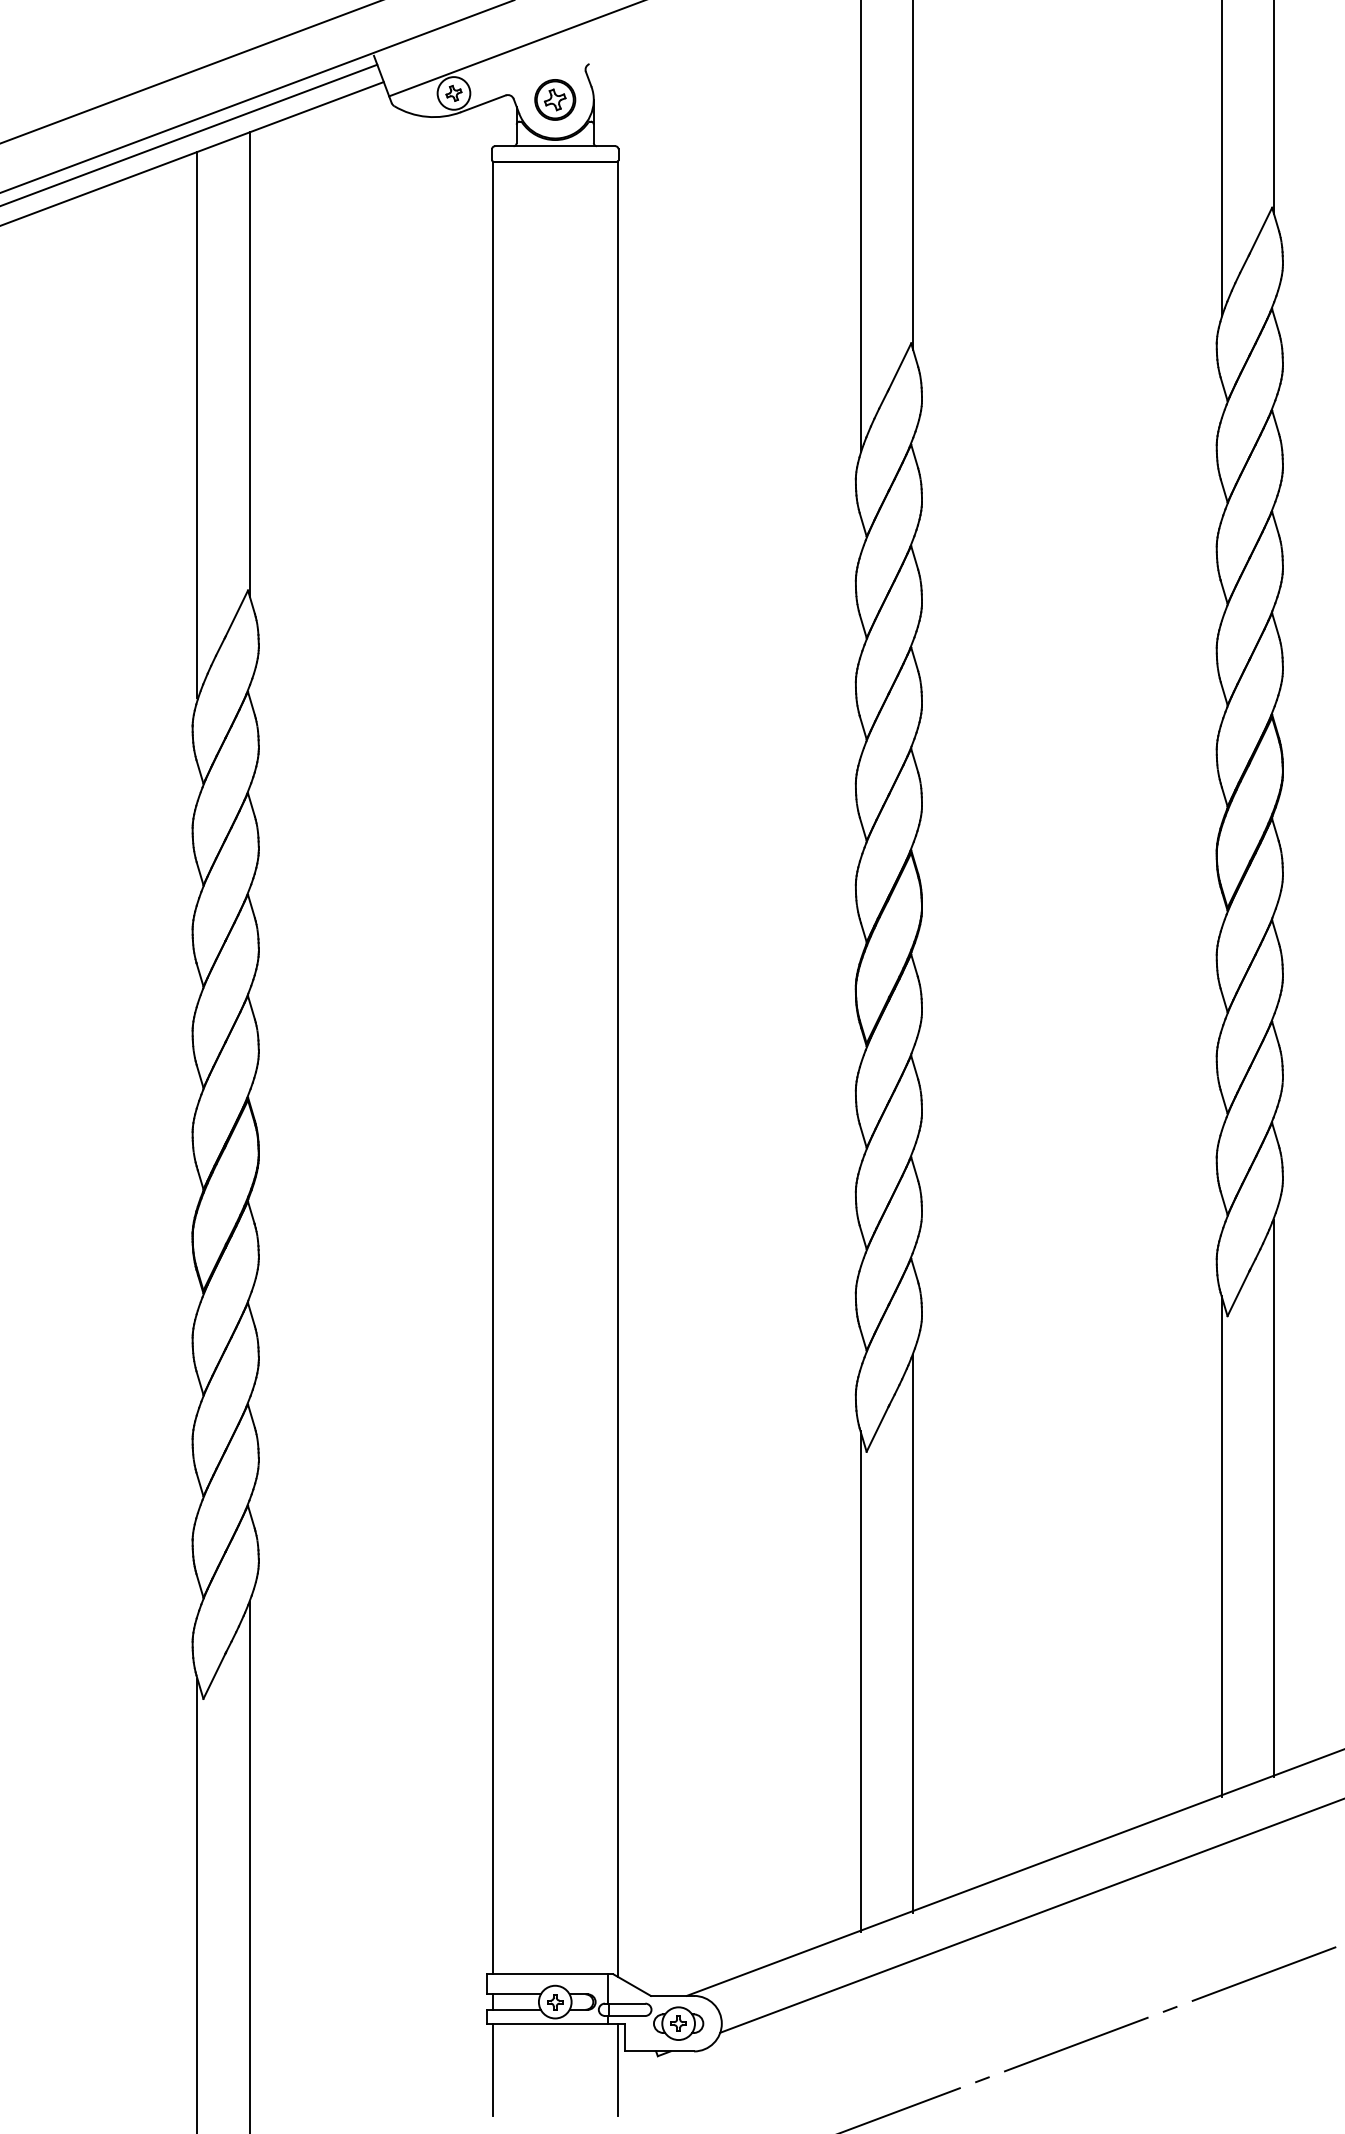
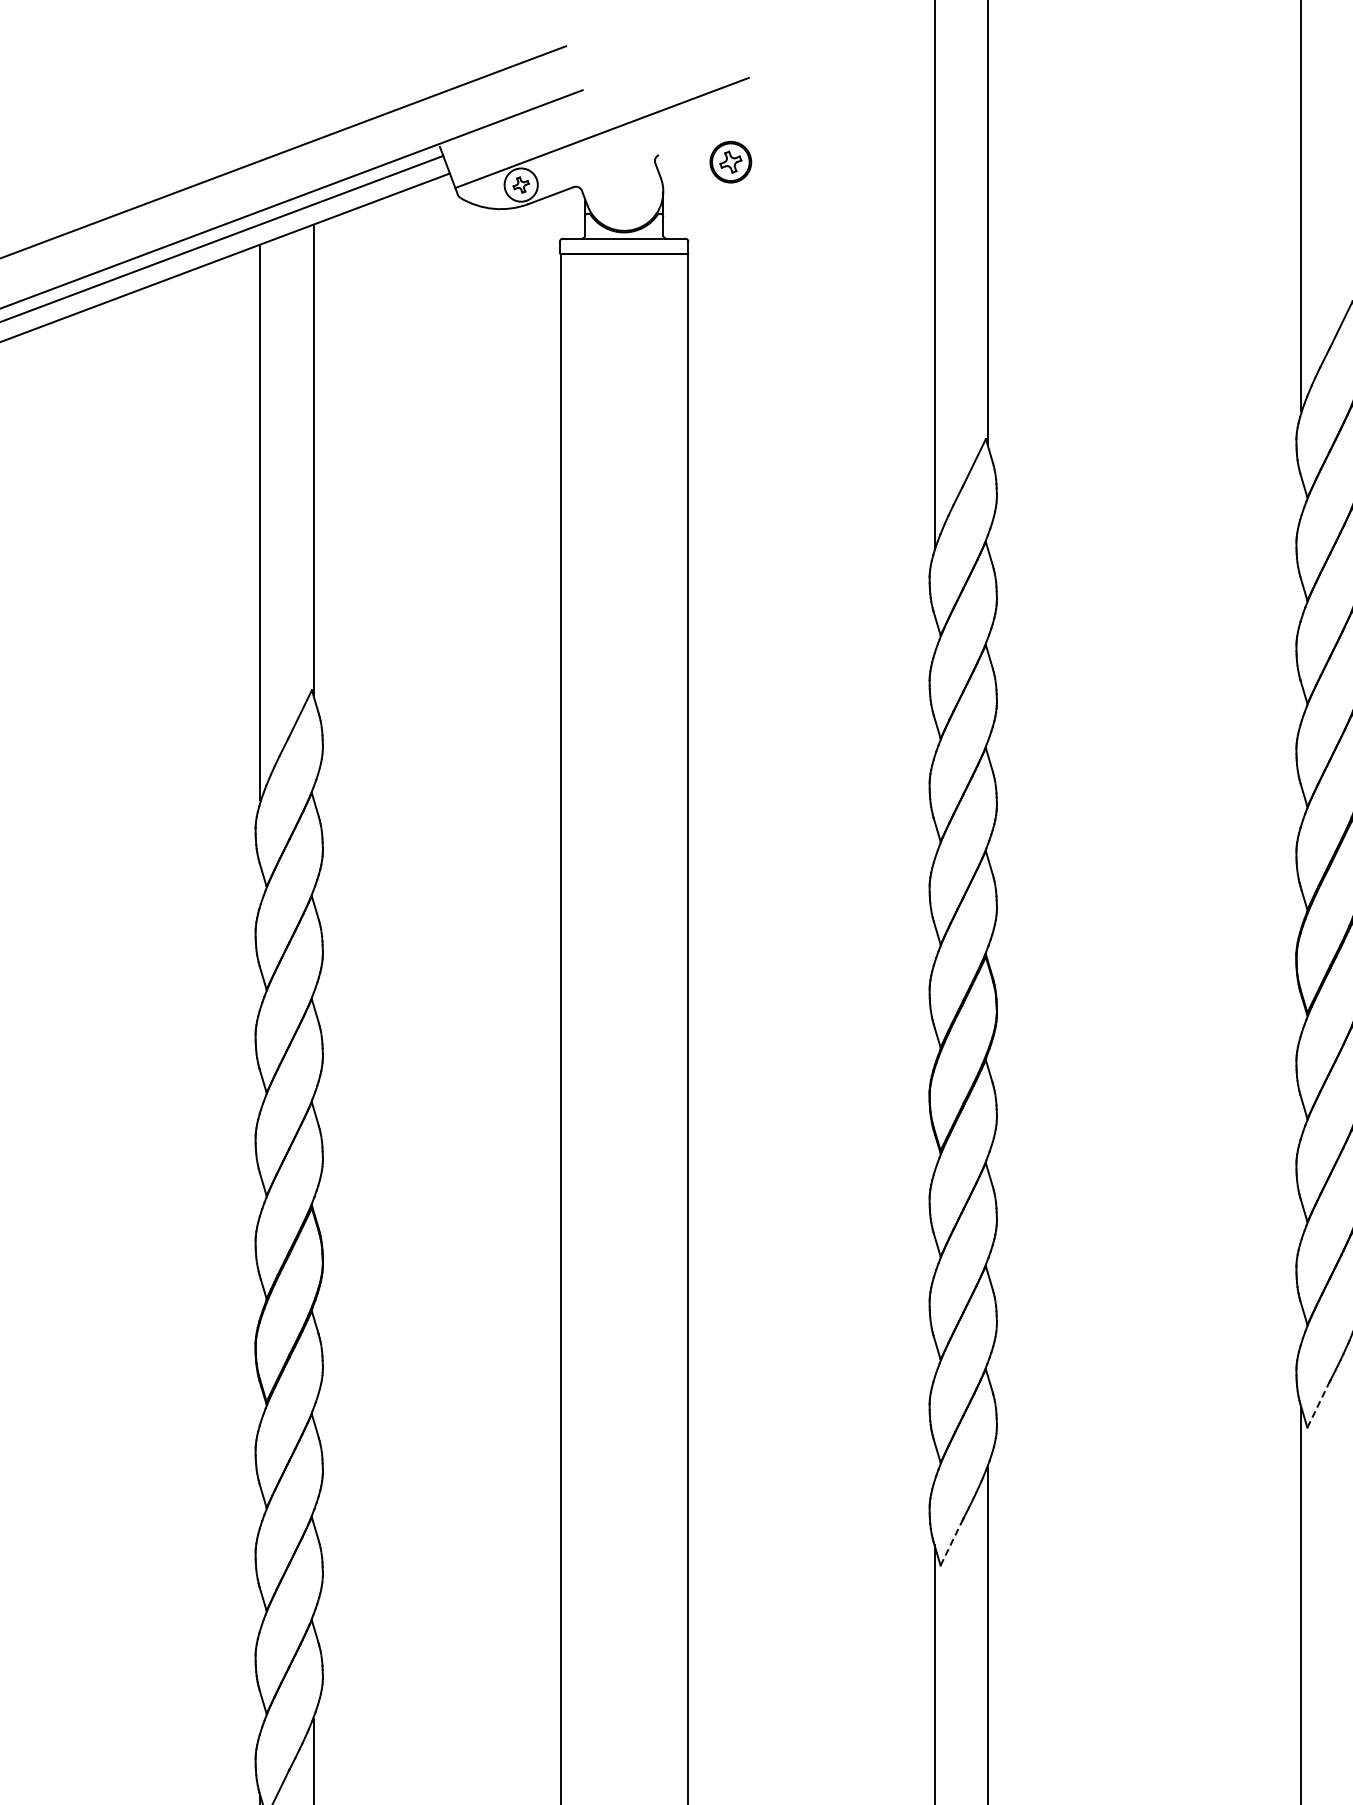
part: (555, 99) -> (731, 161), moved
line: (1238, 1292) -> (1318, 1403), solid -> dashed
line: (878, 1428) -> (952, 1541), solid -> dashed

